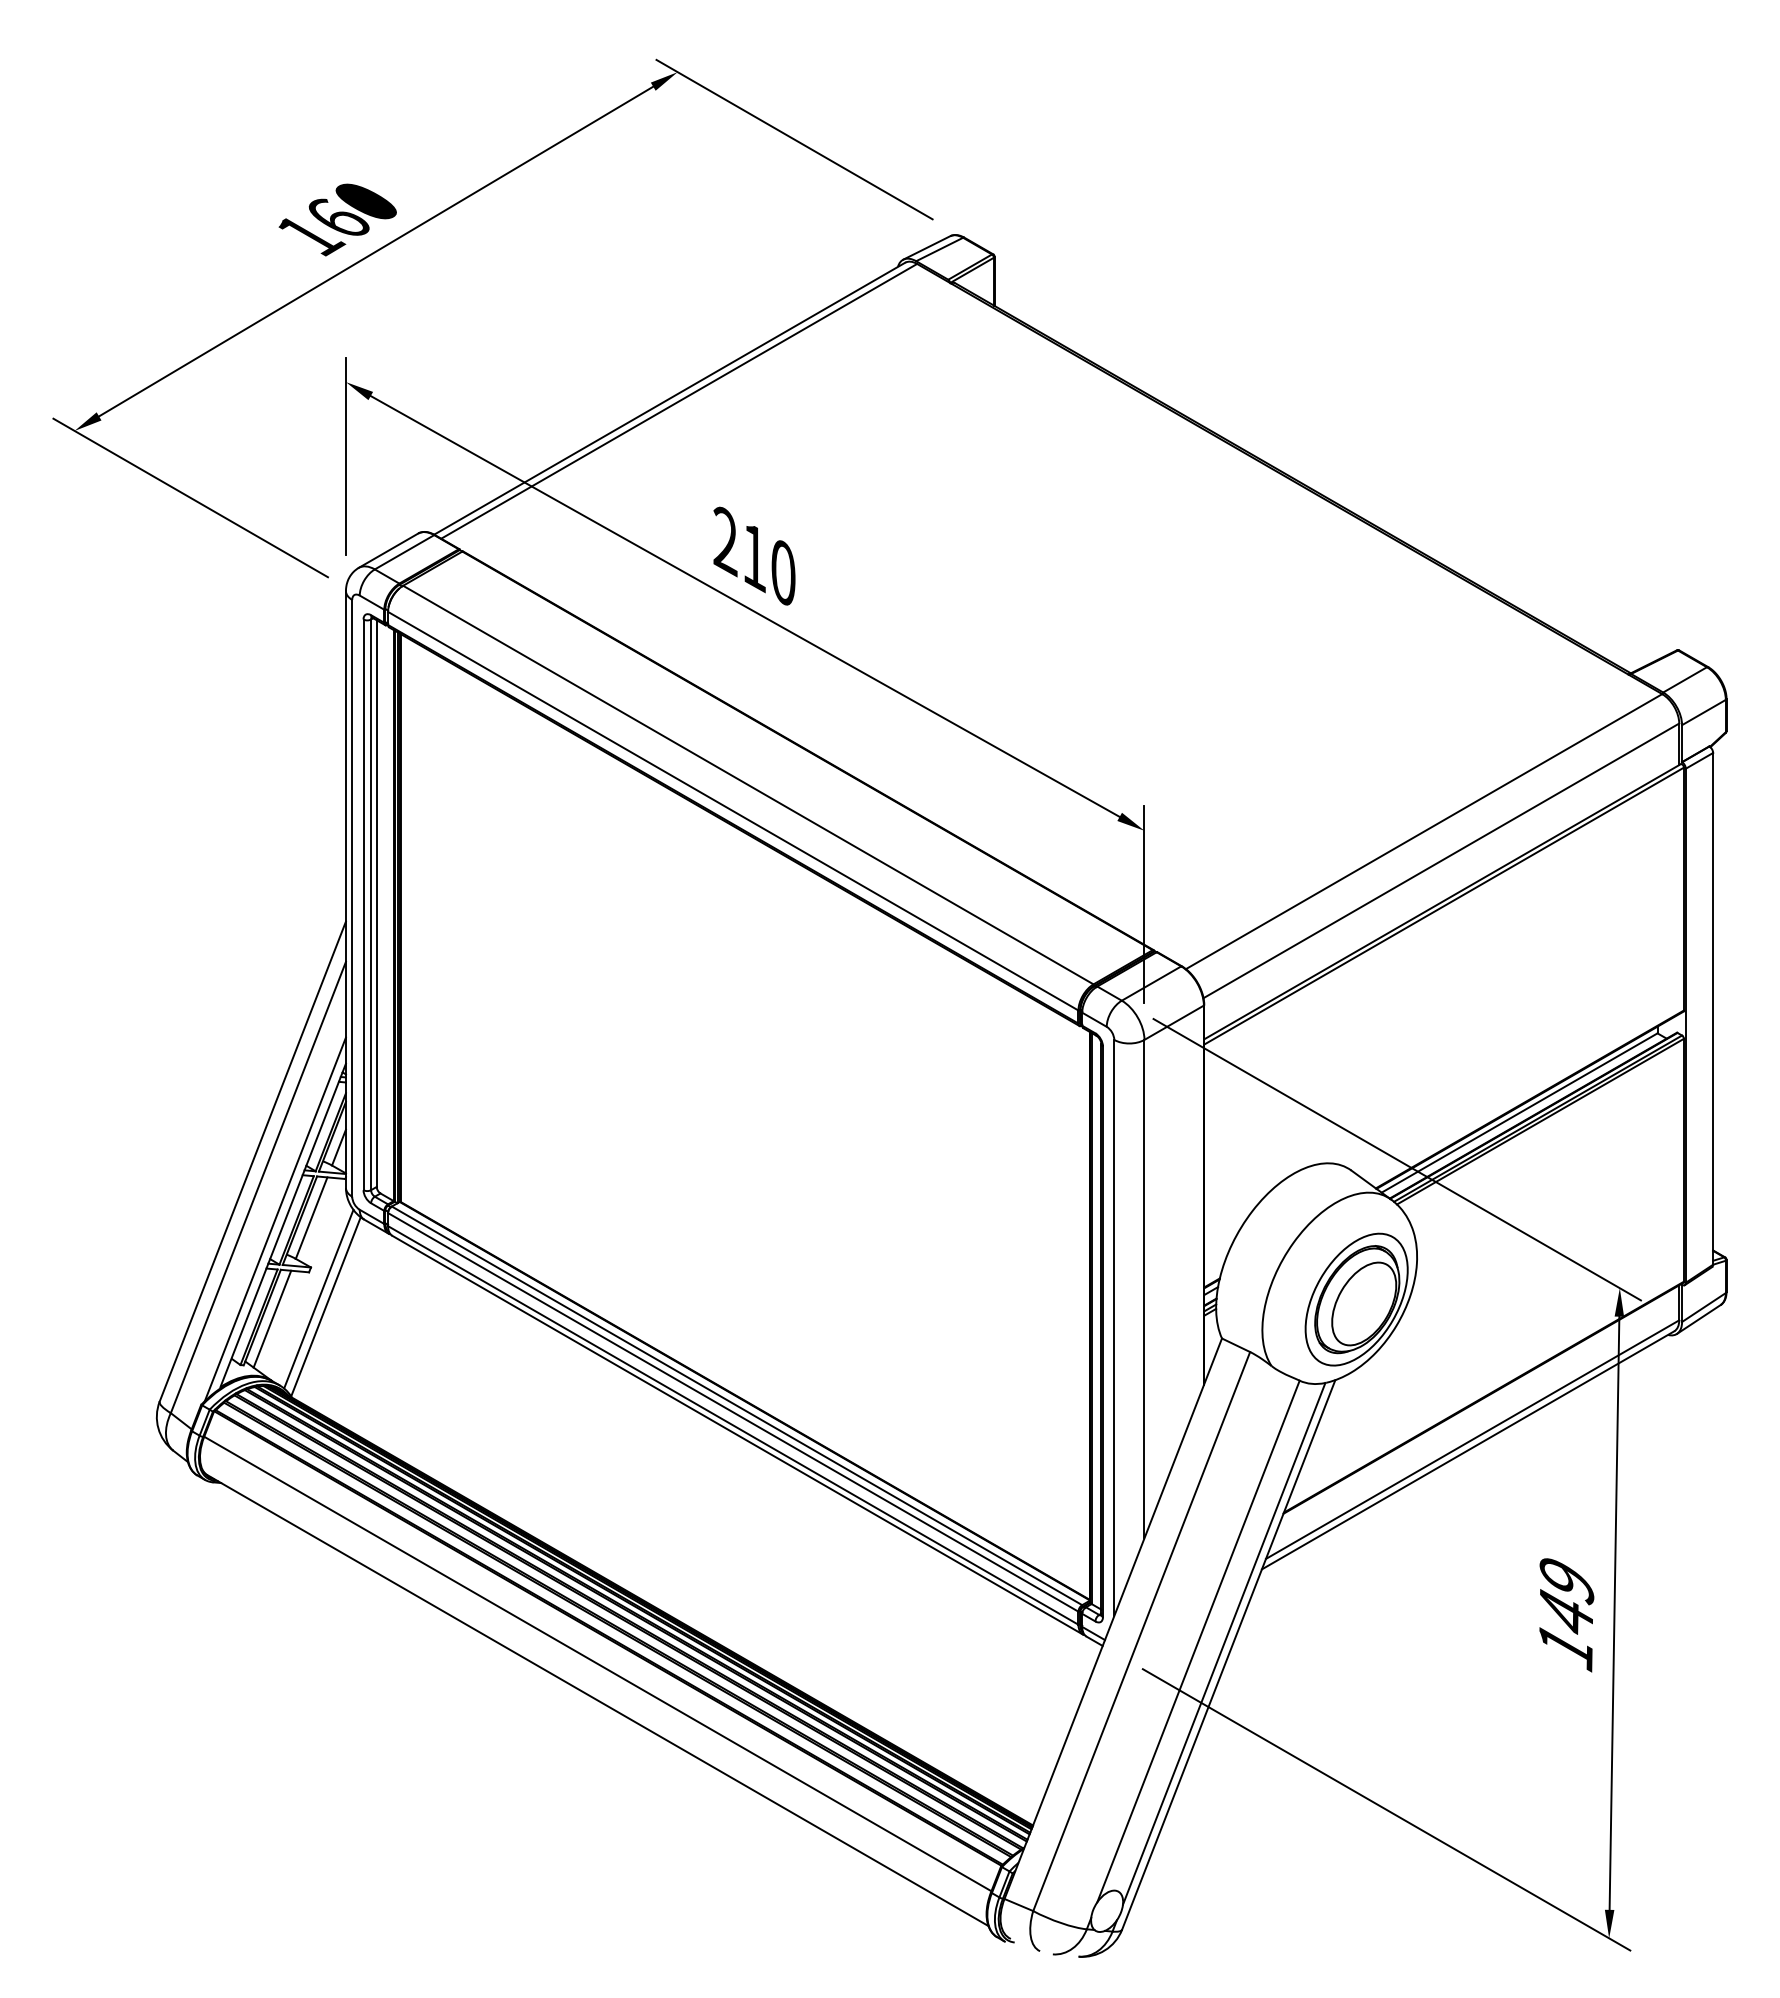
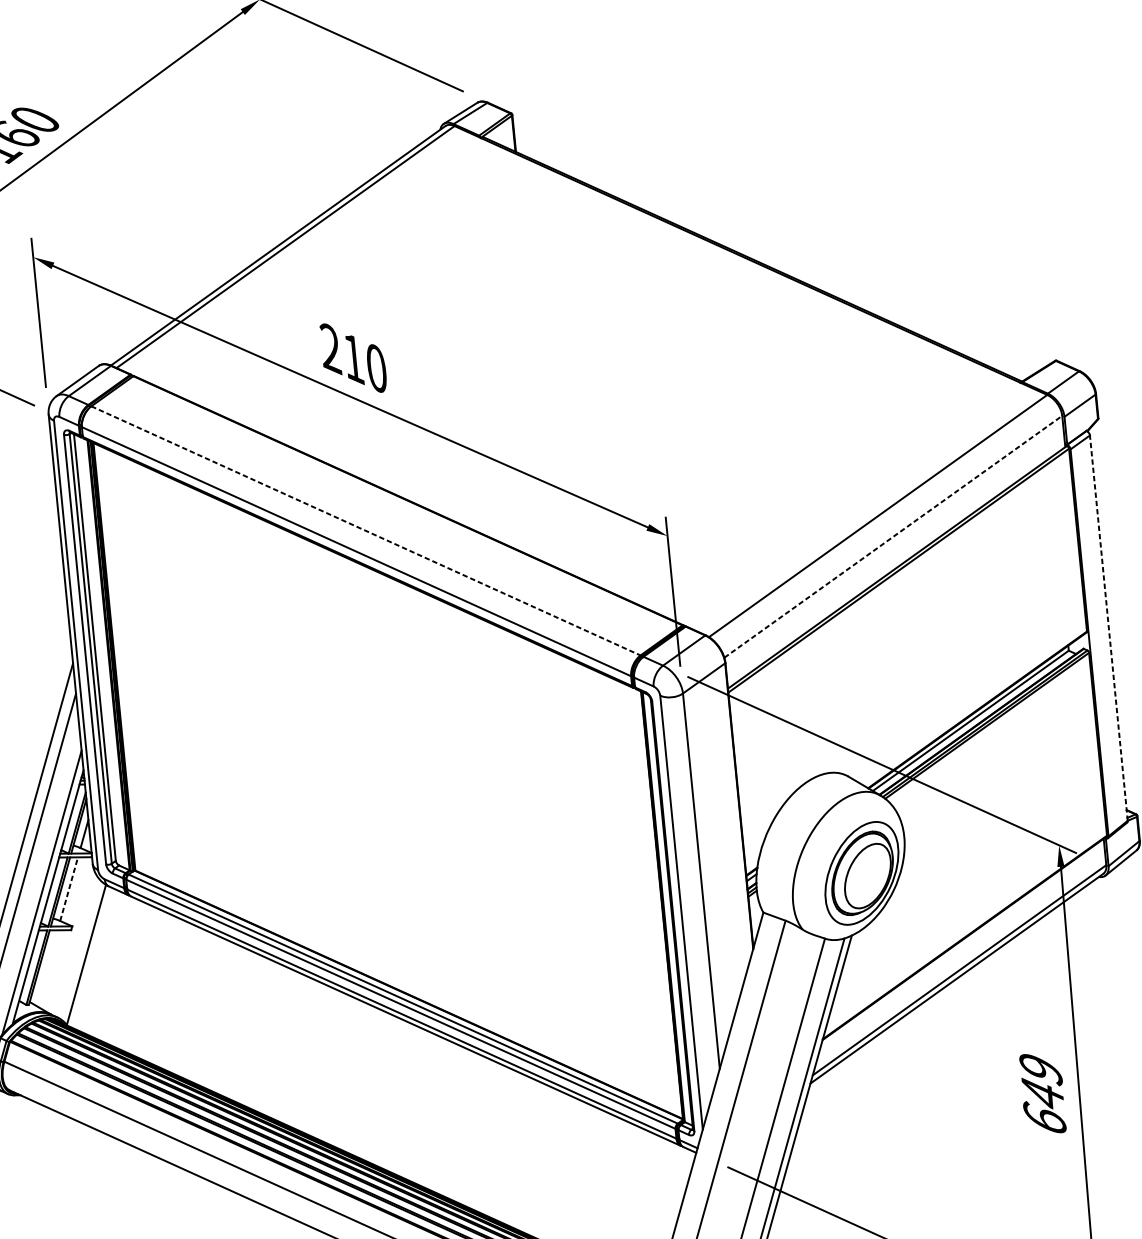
line: (748, 785) -> (366, 531), solid -> dashed
line: (1441, 860) -> (893, 536), solid -> dashed
line: (1713, 1008) -> (1109, 627), solid -> dashed
line: (311, 1218) -> (69, 889), solid -> dashed
line: (318, 1298) -> (80, 949), removed
line: (272, 1318) -> (47, 967), removed
text: (1565, 1646) -> (1044, 1119), 149 -> 649

